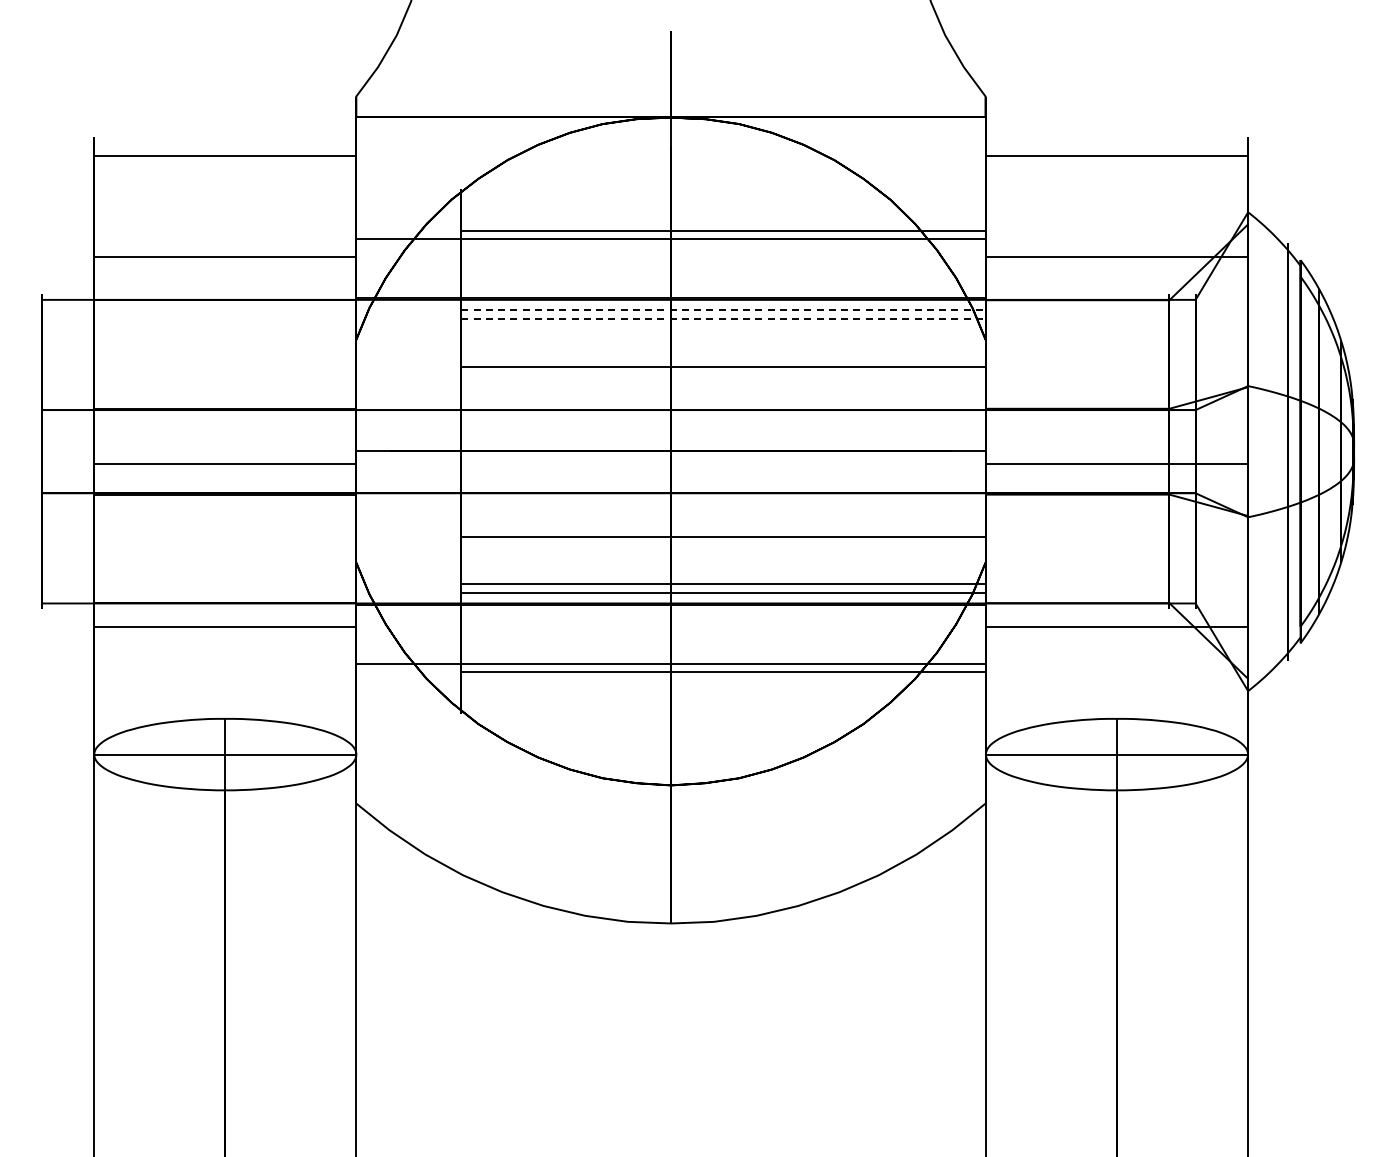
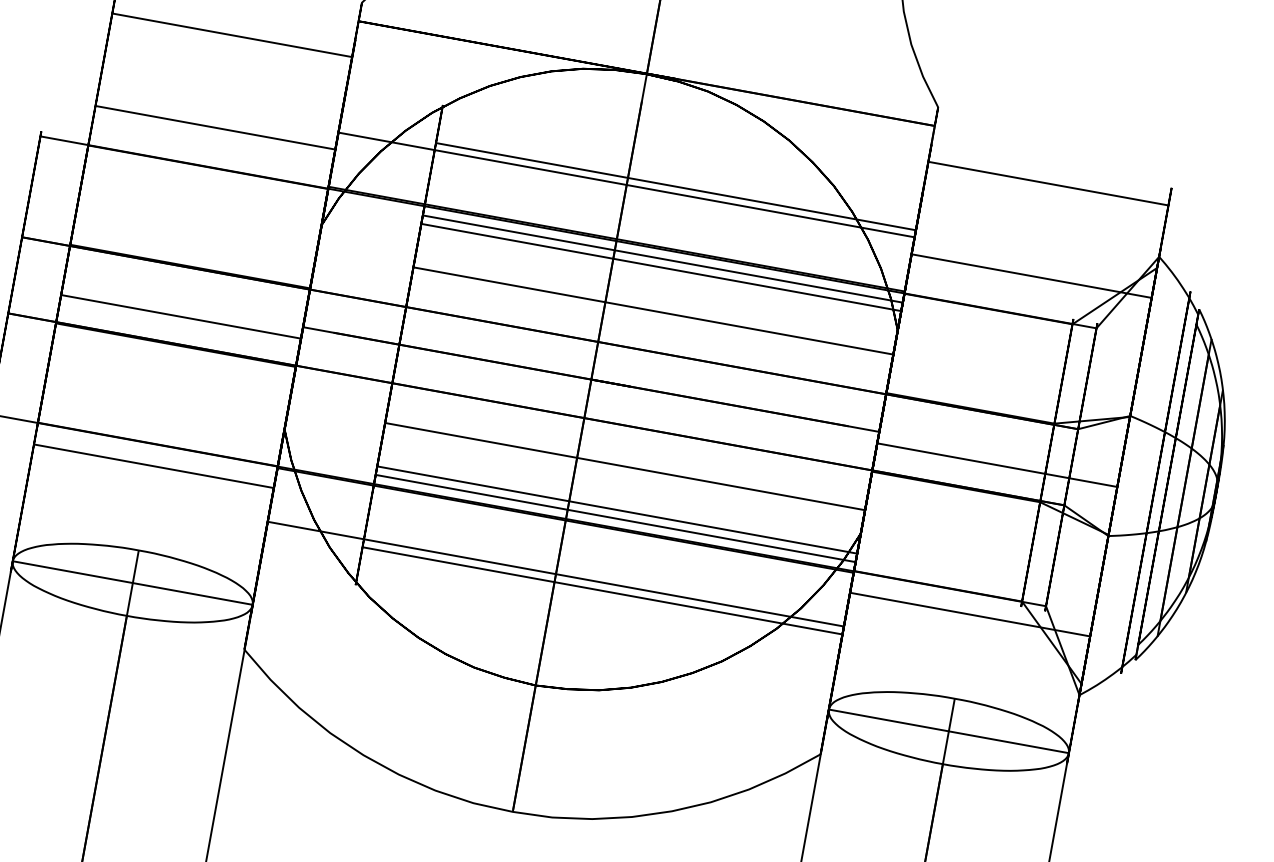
line: (724, 309) -> (663, 258), dashed -> solid
line: (724, 319) -> (662, 267), dashed -> solid

